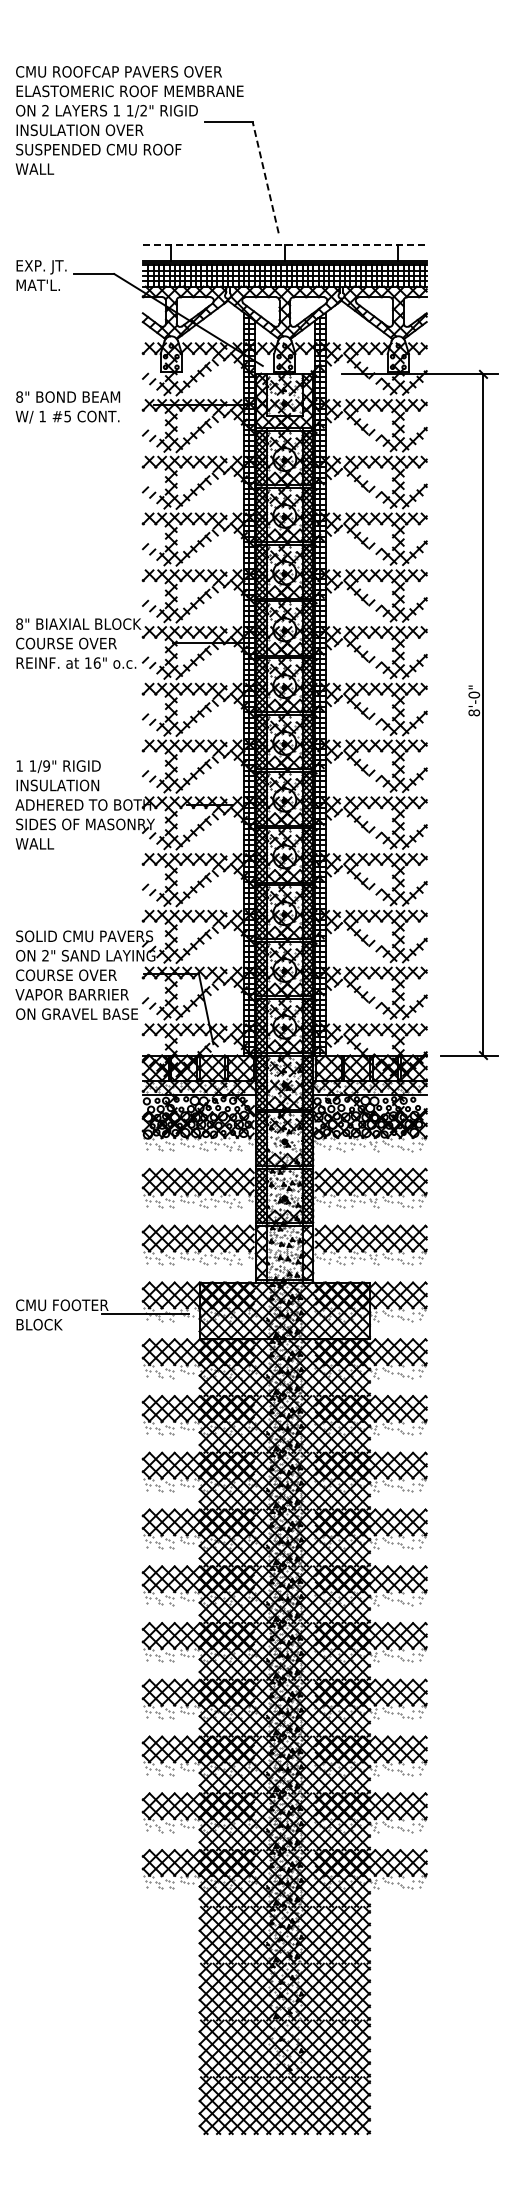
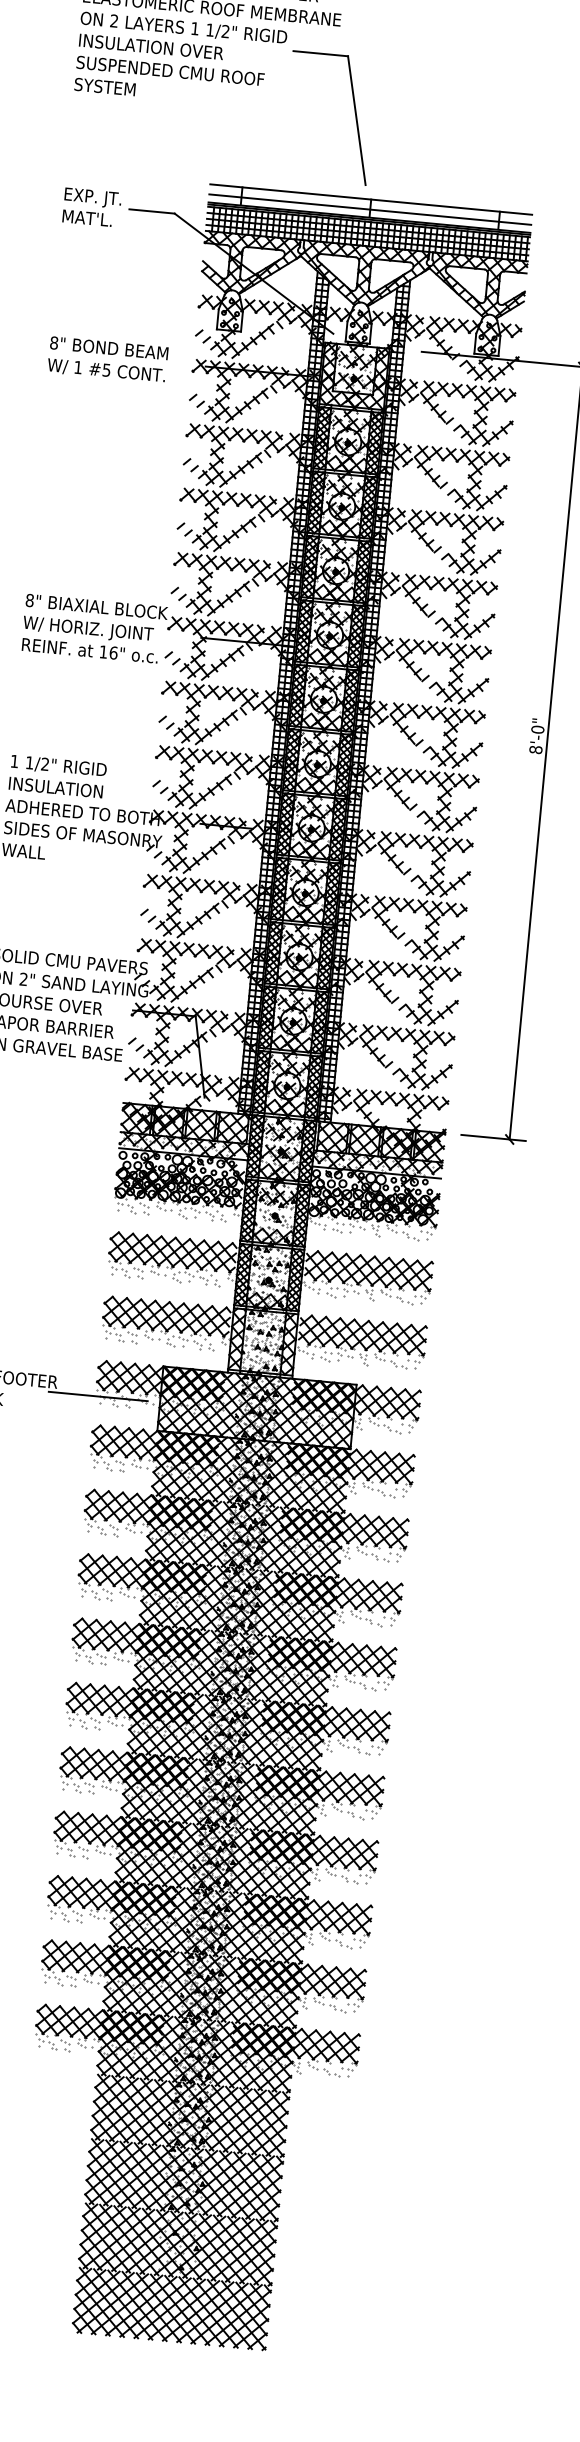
text: (42, 168) -> (104, 86), WALL -> SYSTEM
line: (265, 177) -> (356, 120), dashed -> solid
line: (284, 245) -> (370, 199), dashed -> solid
line: (284, 254) -> (369, 209), added
text: (72, 644) -> (87, 629), COURSE OVER -> W/ HORIZ. JOINT
text: (46, 765) -> (45, 763), 1/9" -> 1/2"

